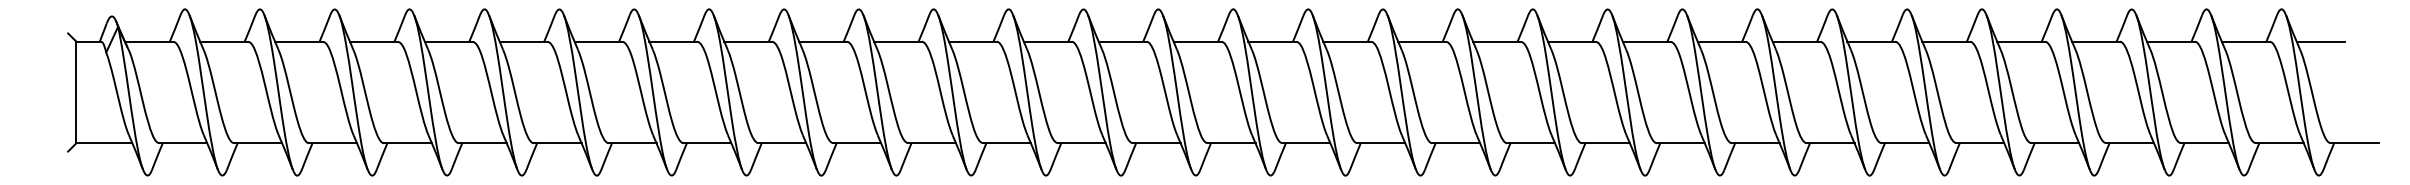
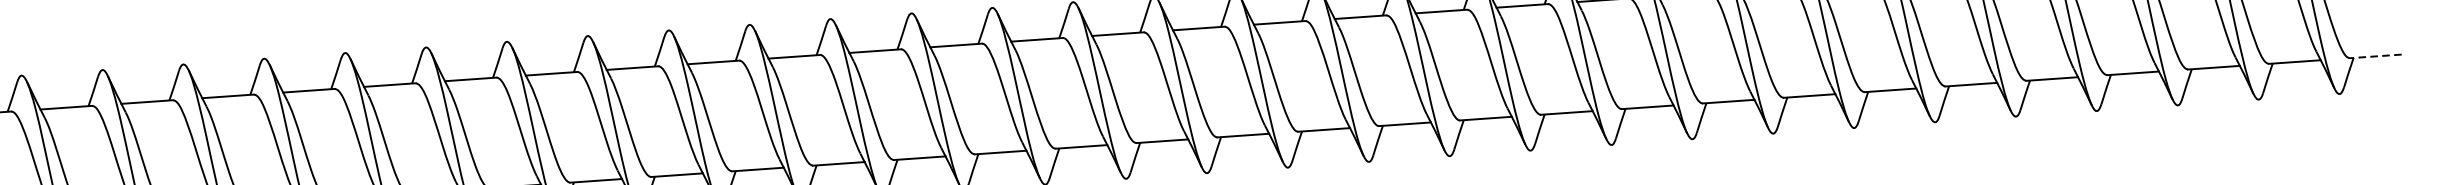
line: (2354, 143) -> (2375, 56), solid -> dashed

